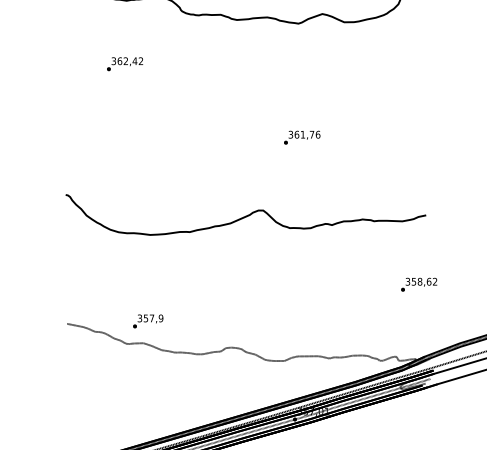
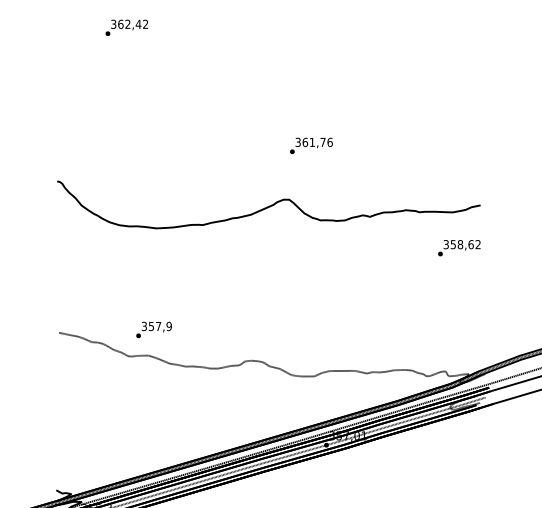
text: (302, 137) -> (311, 145), moved
text: (419, 284) -> (459, 247), moved

